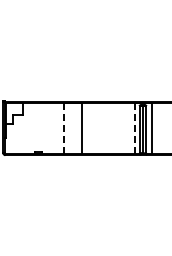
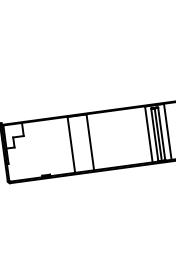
line: (134, 128) -> (148, 134), dashed -> solid
line: (64, 129) -> (71, 145), dashed -> solid

